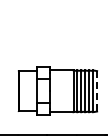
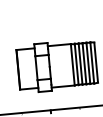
line: (97, 91) -> (96, 62), dashed -> solid

